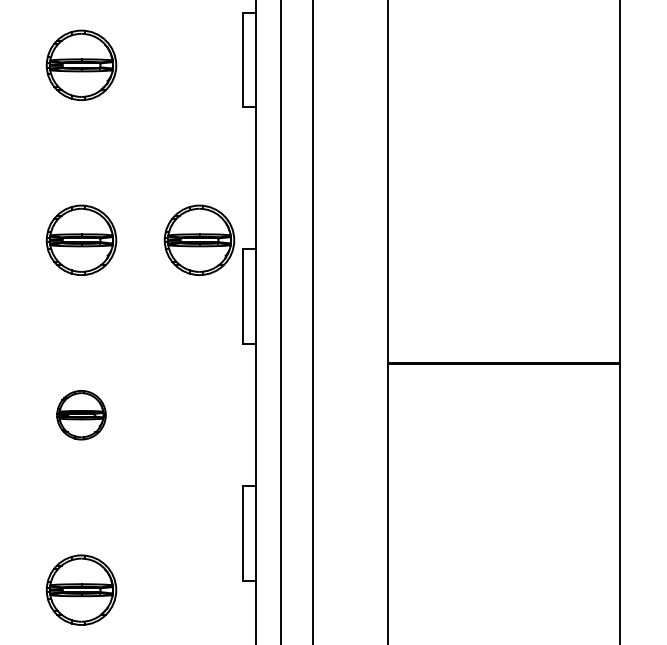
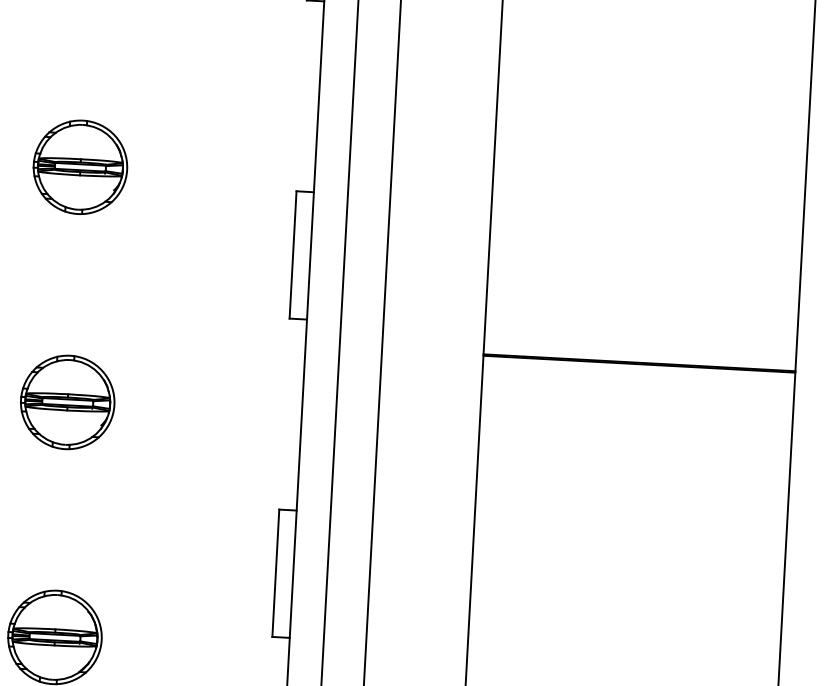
part: (199, 239) -> (239, 174), removed
part: (81, 414) -> (67, 401), size x1.43

